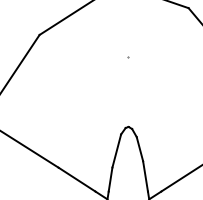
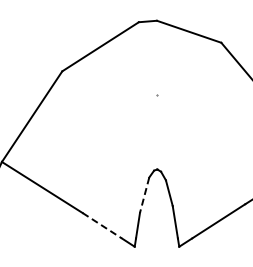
line: (116, 151) -> (144, 195), solid -> dashed
line: (77, 180) -> (102, 226), solid -> dashed

